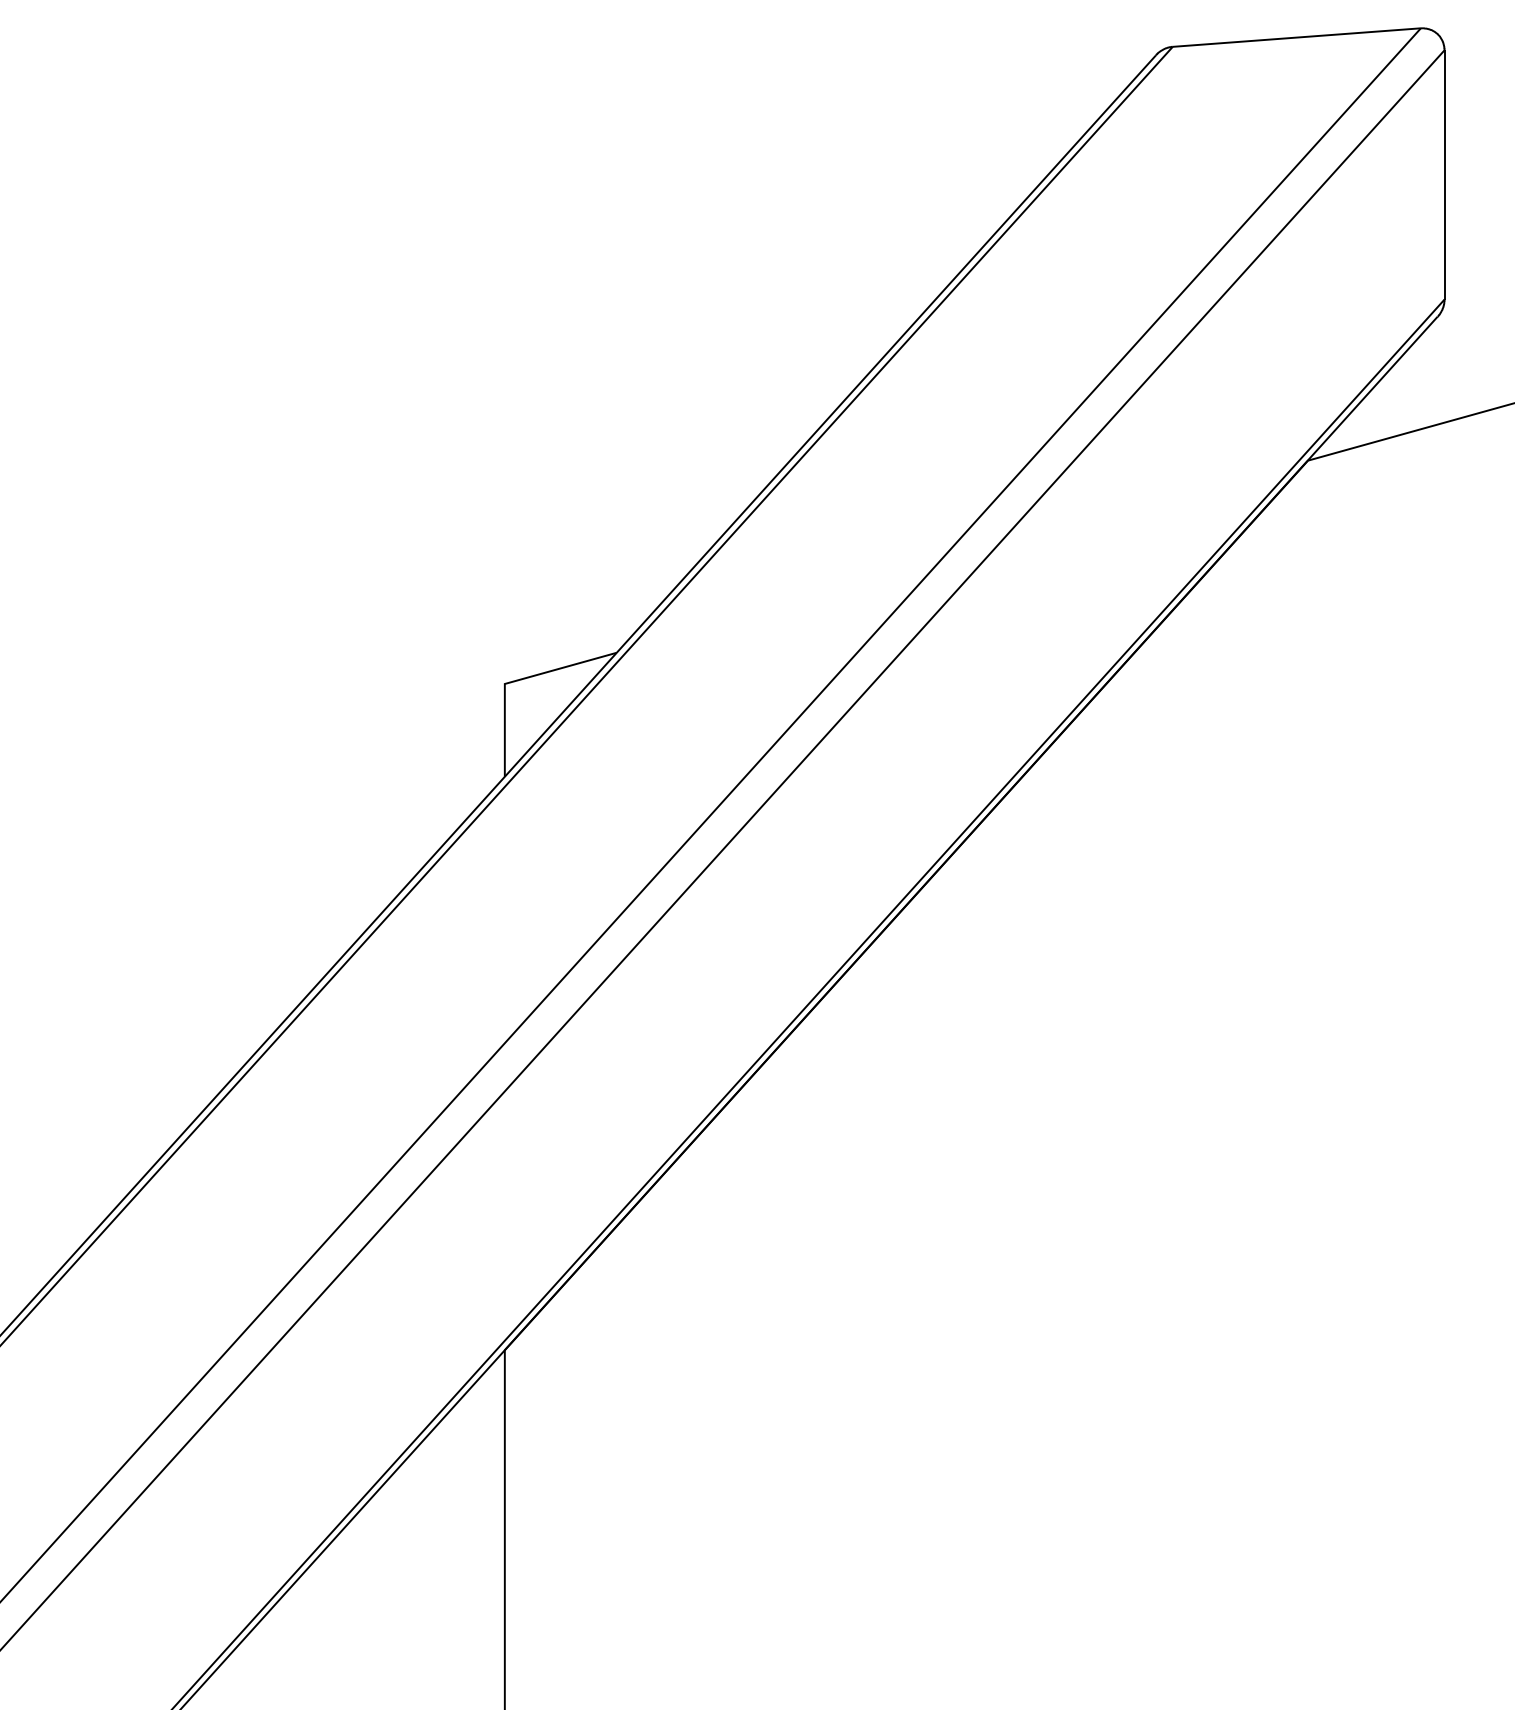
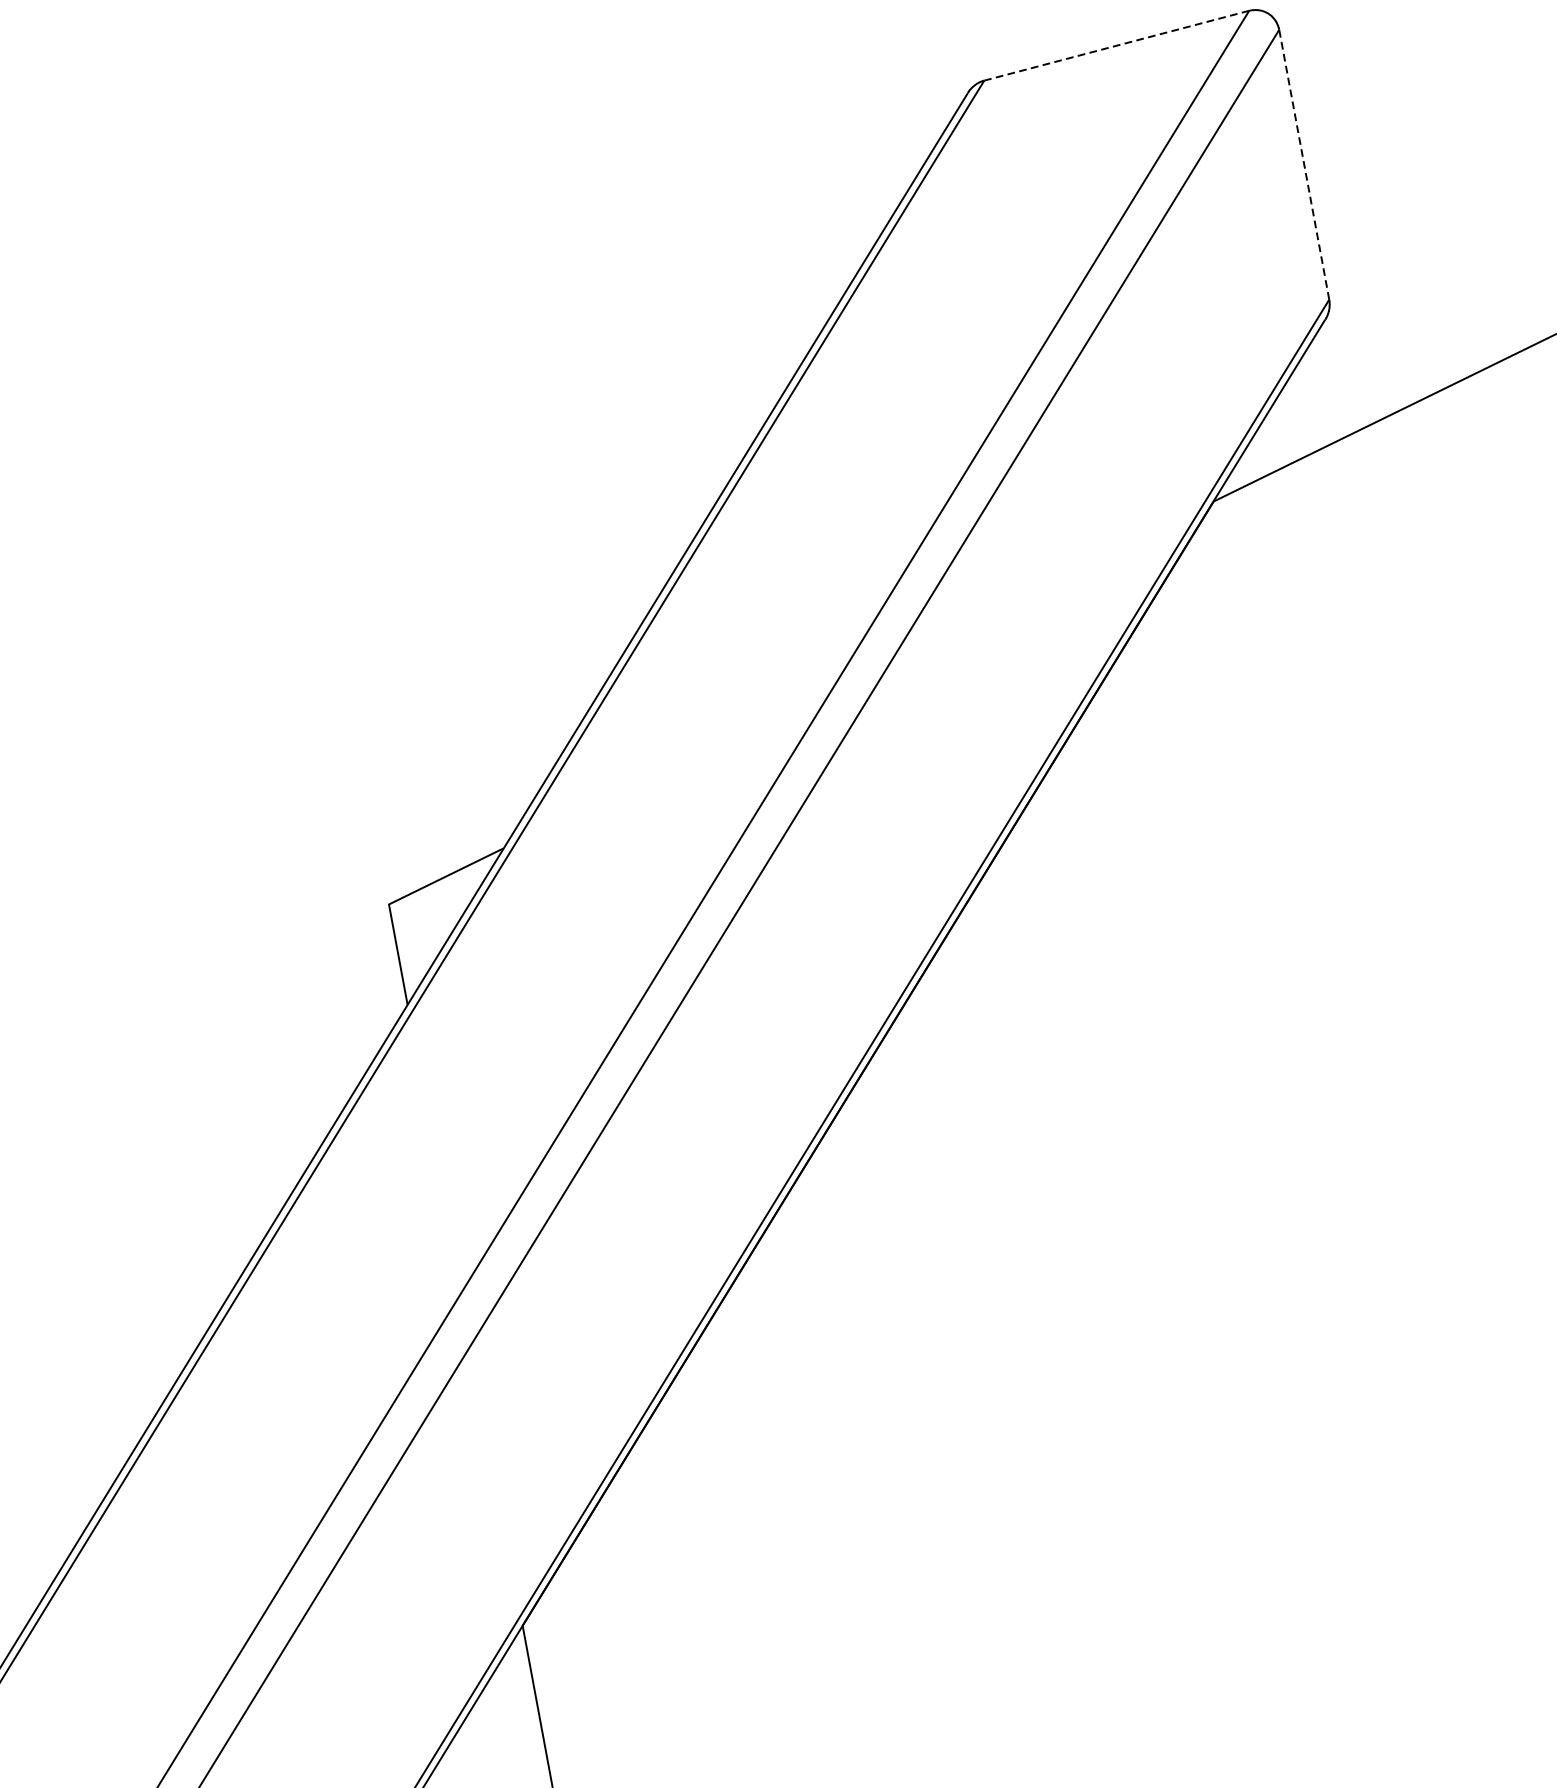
line: (1296, 37) -> (1116, 45), solid -> dashed
line: (1444, 174) -> (1304, 164), solid -> dashed

